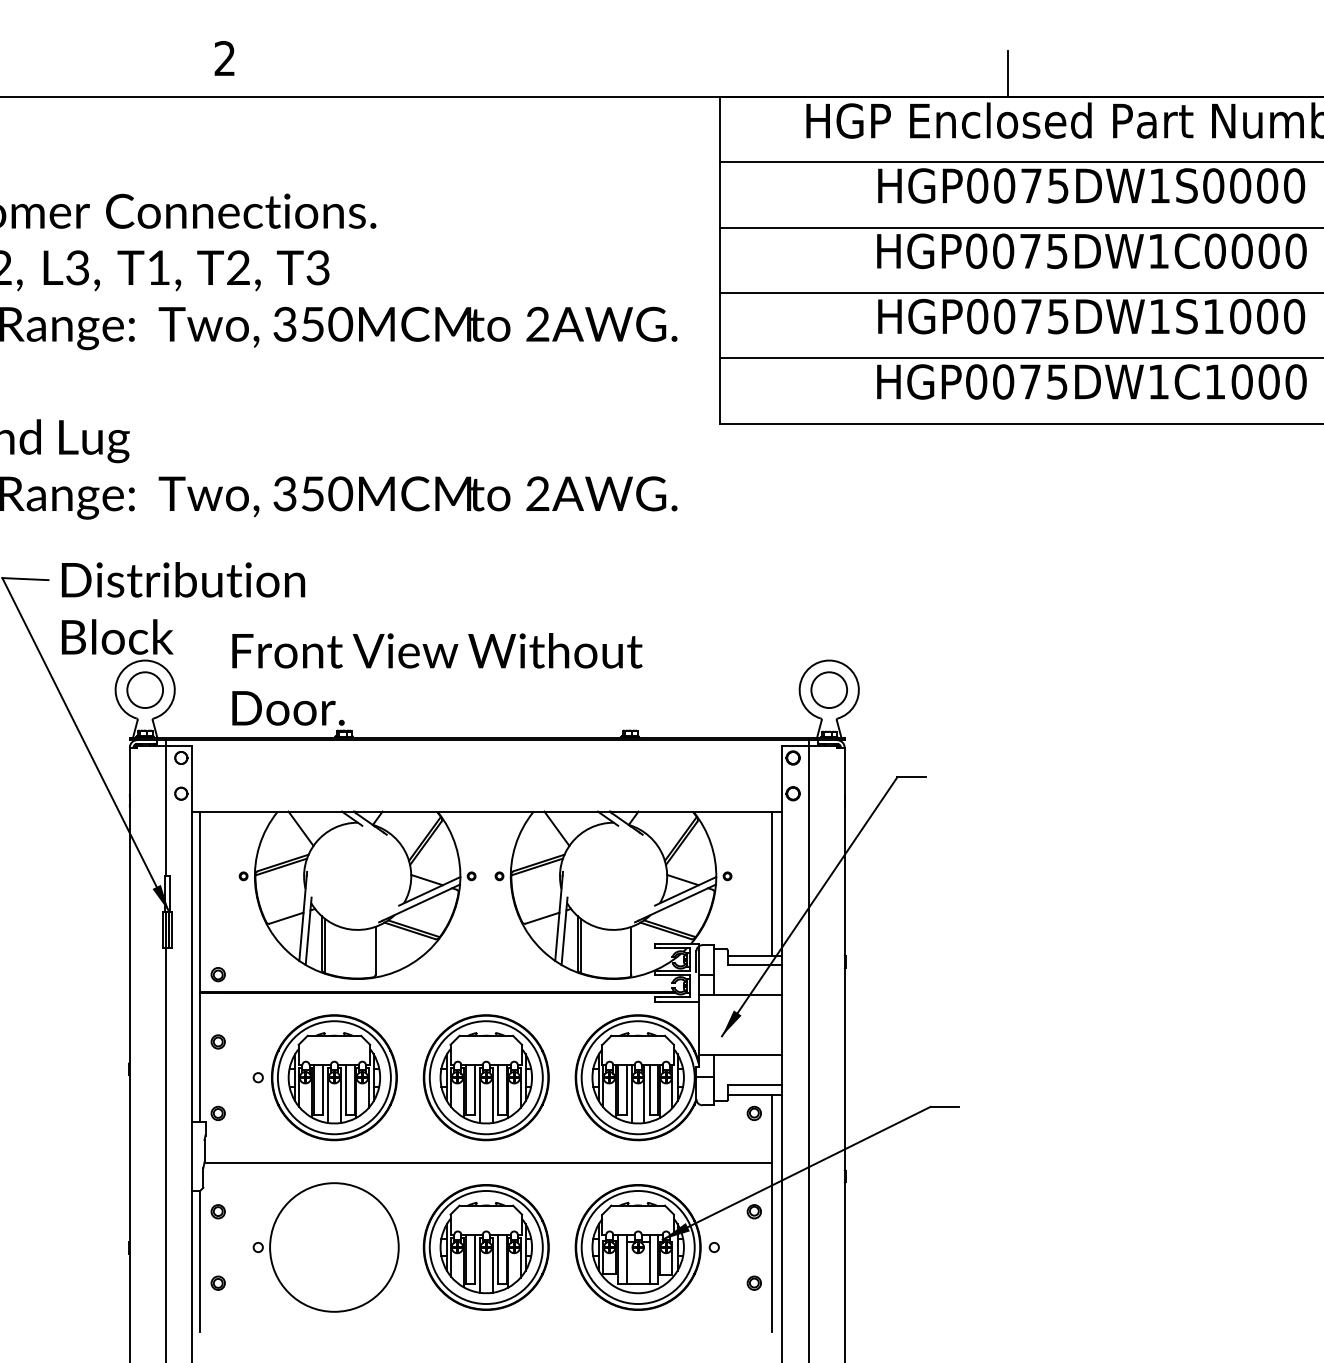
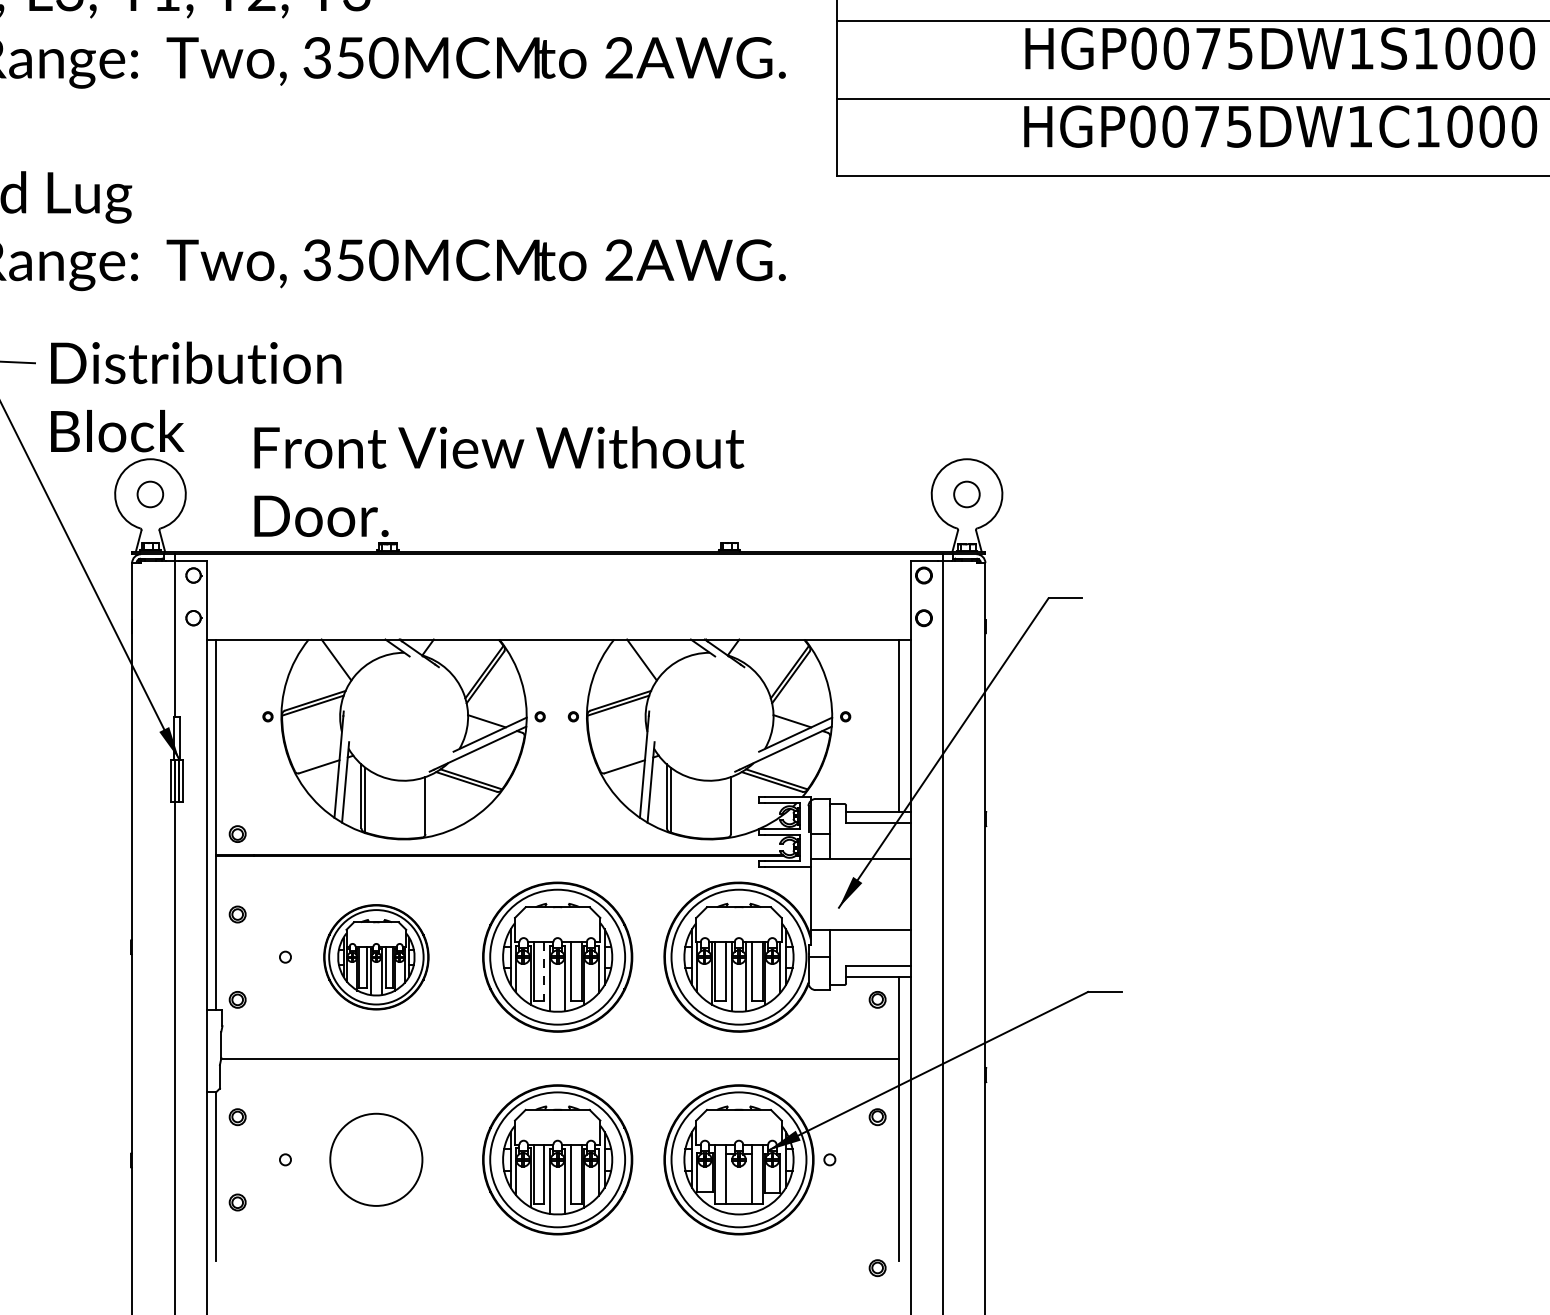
circle: (144, 689) -> (149, 493), size x0.6
circle: (828, 689) -> (966, 493), size x0.6
part: (334, 1077) -> (376, 956), size x0.7
line: (475, 1089) -> (544, 971), solid -> dashed
circle: (334, 1247) -> (376, 1159), size x0.6
part: (753, 1282) -> (876, 1267), moved

